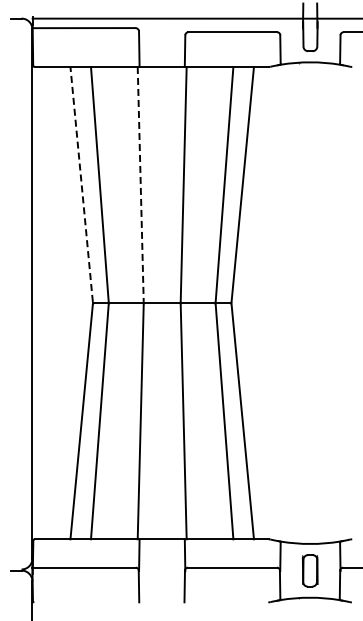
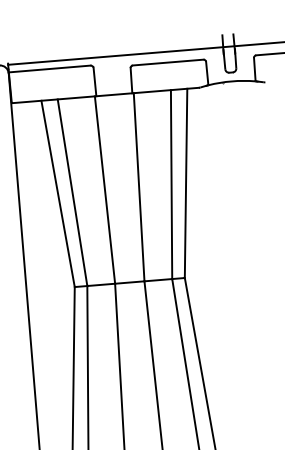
line: (81, 183) -> (57, 192), dashed -> solid
line: (140, 184) -> (104, 189), dashed -> solid

